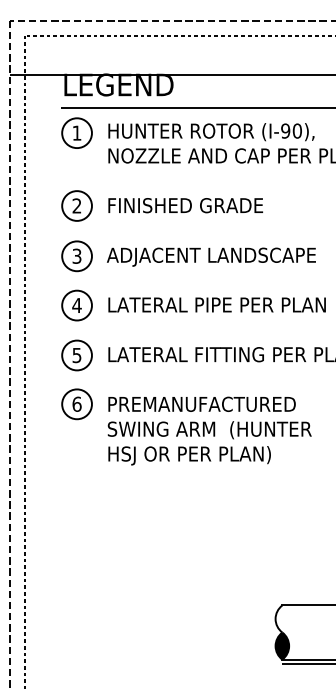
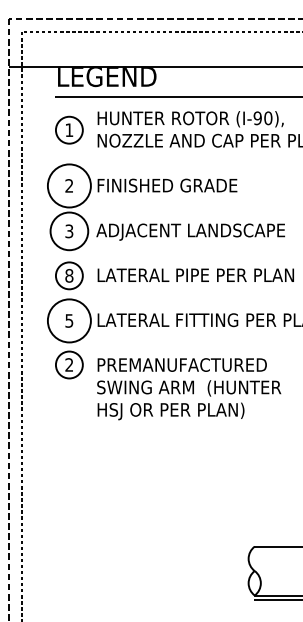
part: (77, 132) -> (69, 129), moved
circle: (76, 205) -> (68, 185), size x1.6
circle: (76, 255) -> (68, 230), size x1.4
text: (77, 305) -> (69, 275), 4 -> 8
circle: (76, 355) -> (68, 320), size x1.6
text: (77, 403) -> (69, 364), 6 -> 2
fill: (282, 646) -> (254, 583), removed

